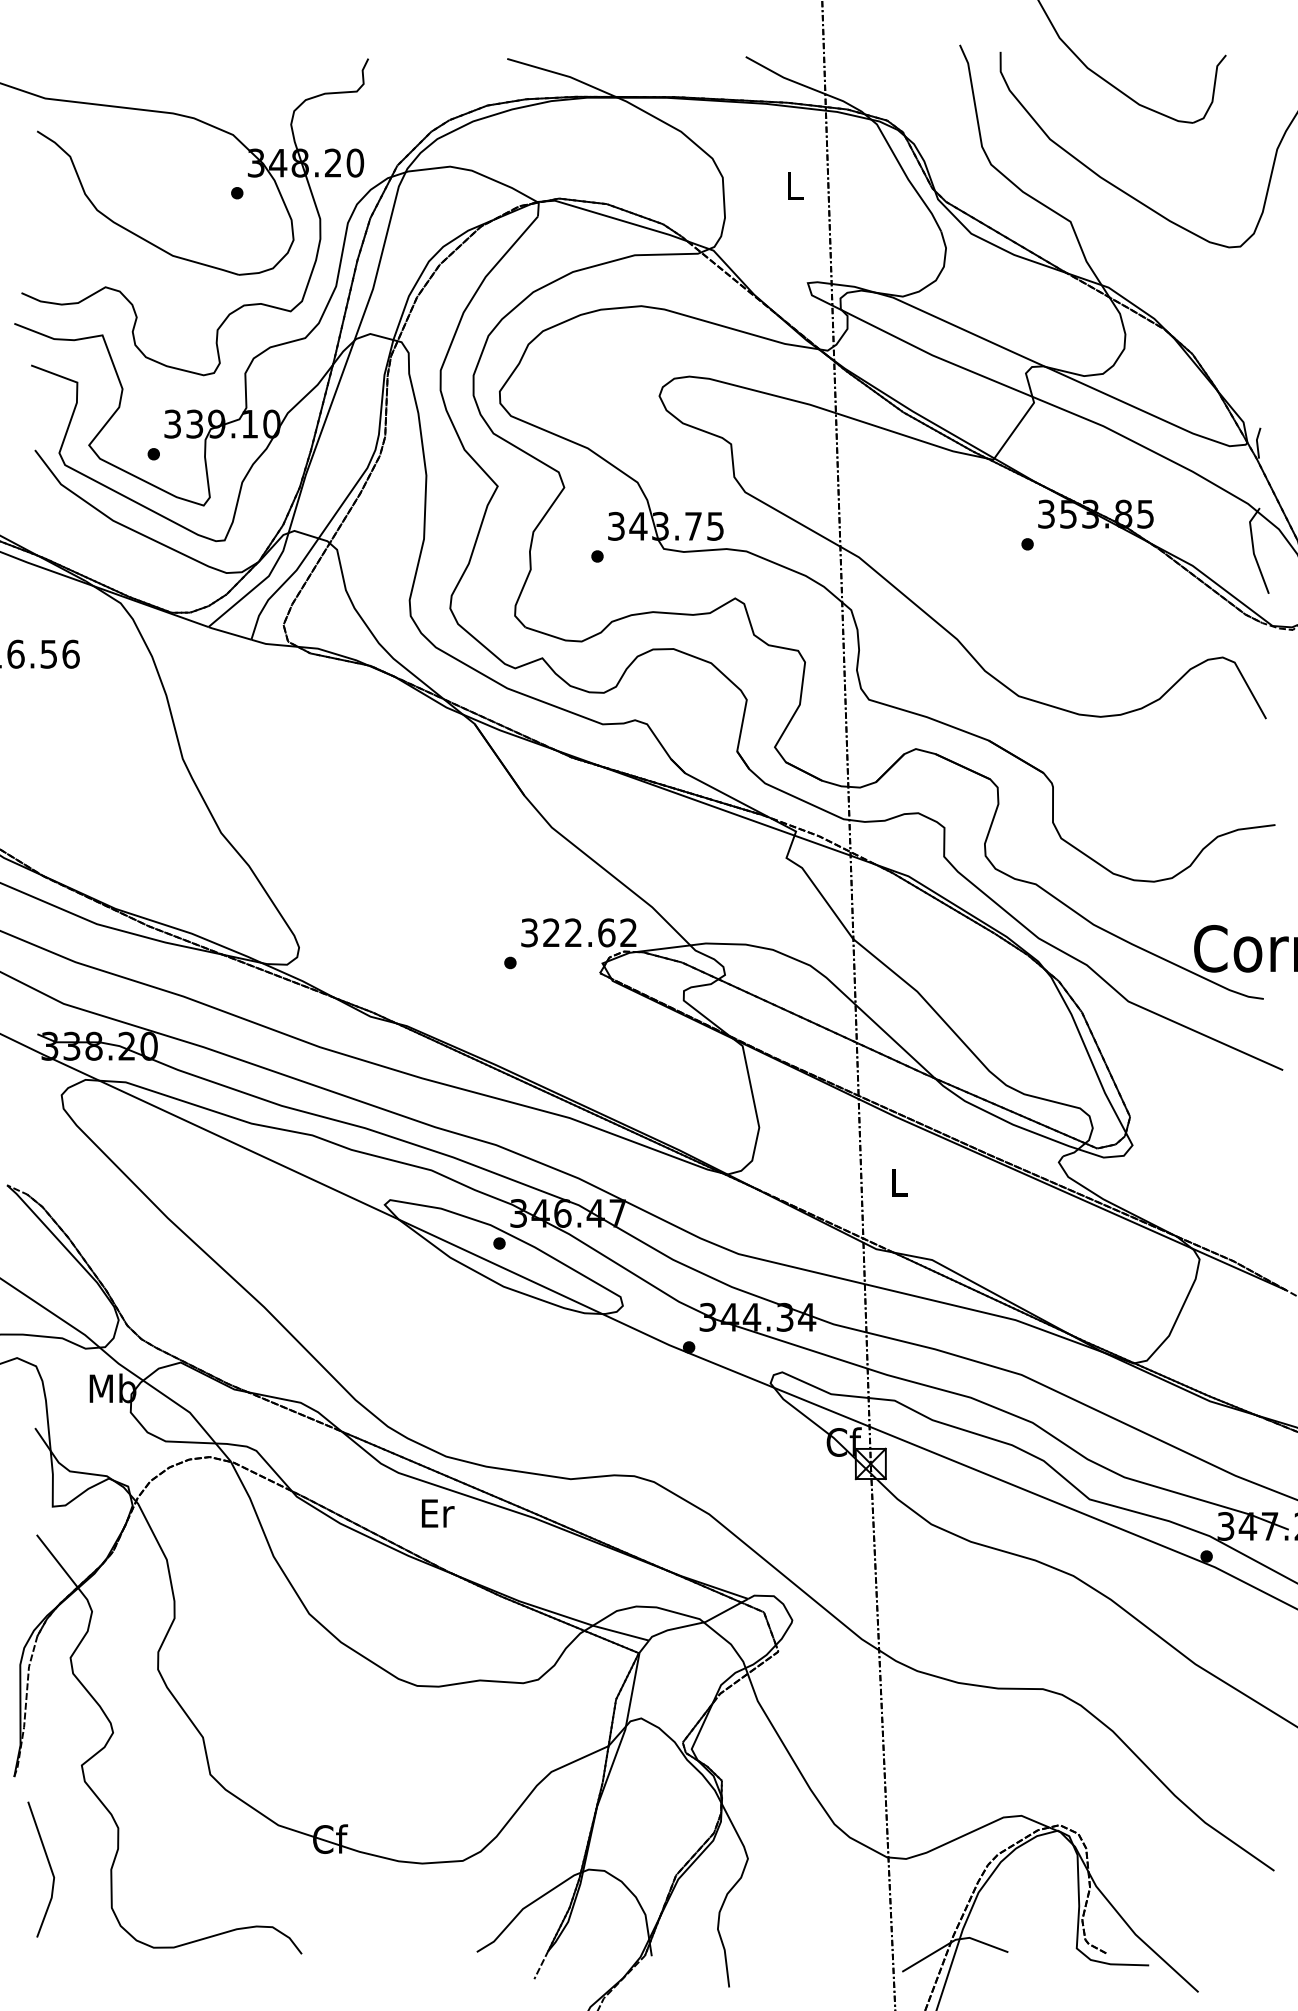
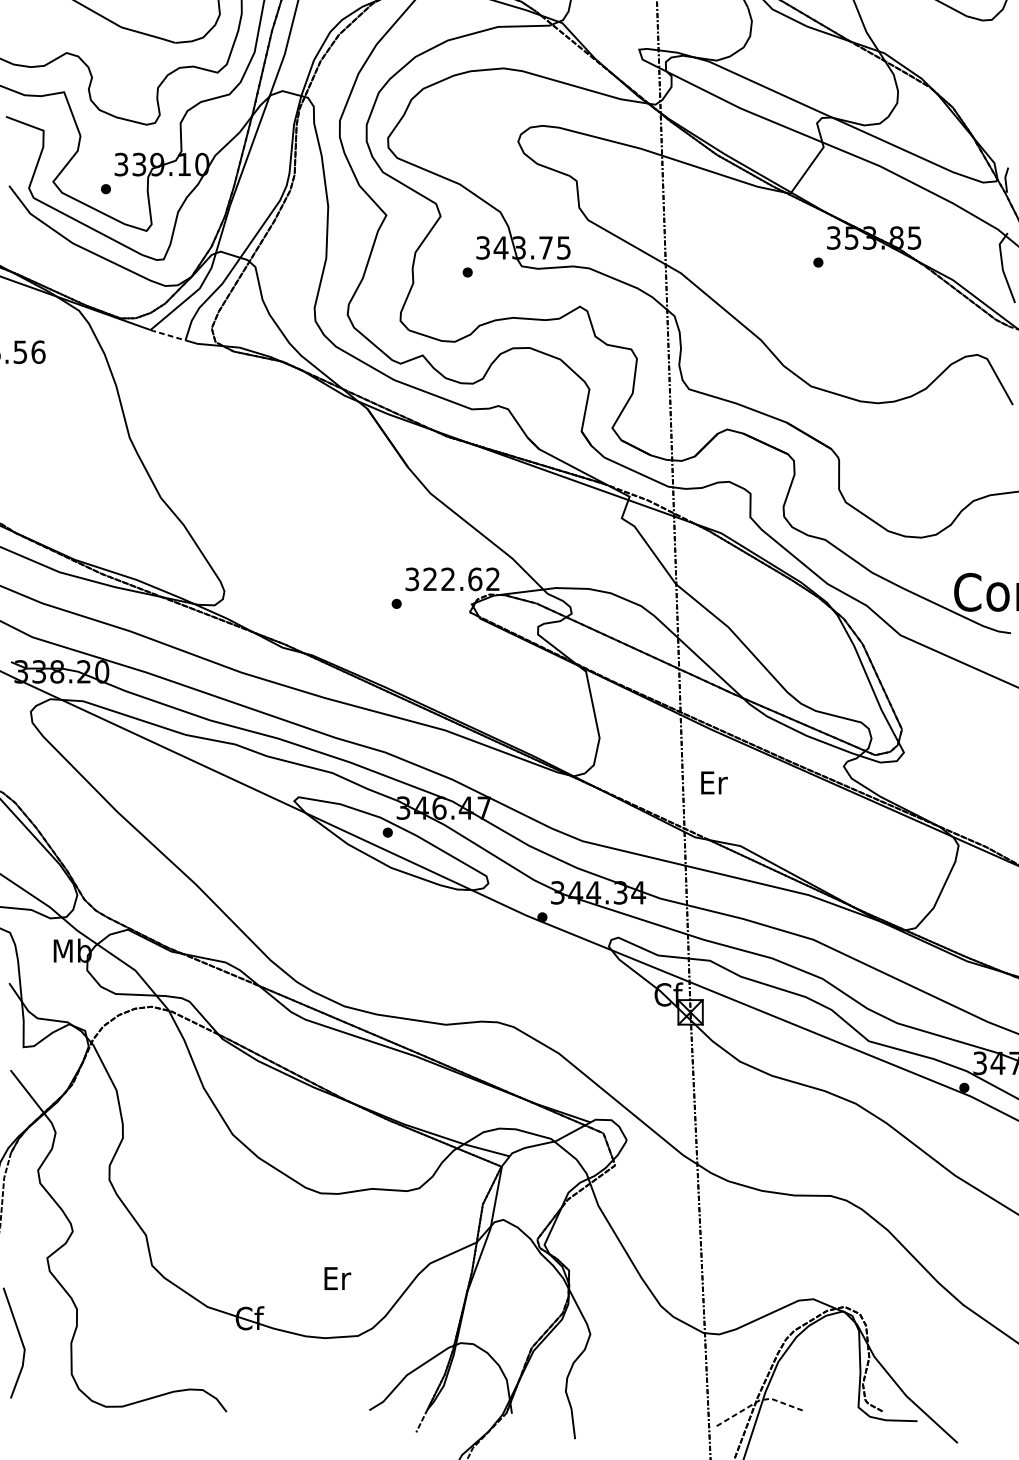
line: (229, 633) -> (167, 335), solid -> dashed
text: (899, 1182) -> (713, 782), L -> Er
text: (438, 1513) -> (338, 1278), moved
line: (953, 1940) -> (757, 1400), solid -> dashed

